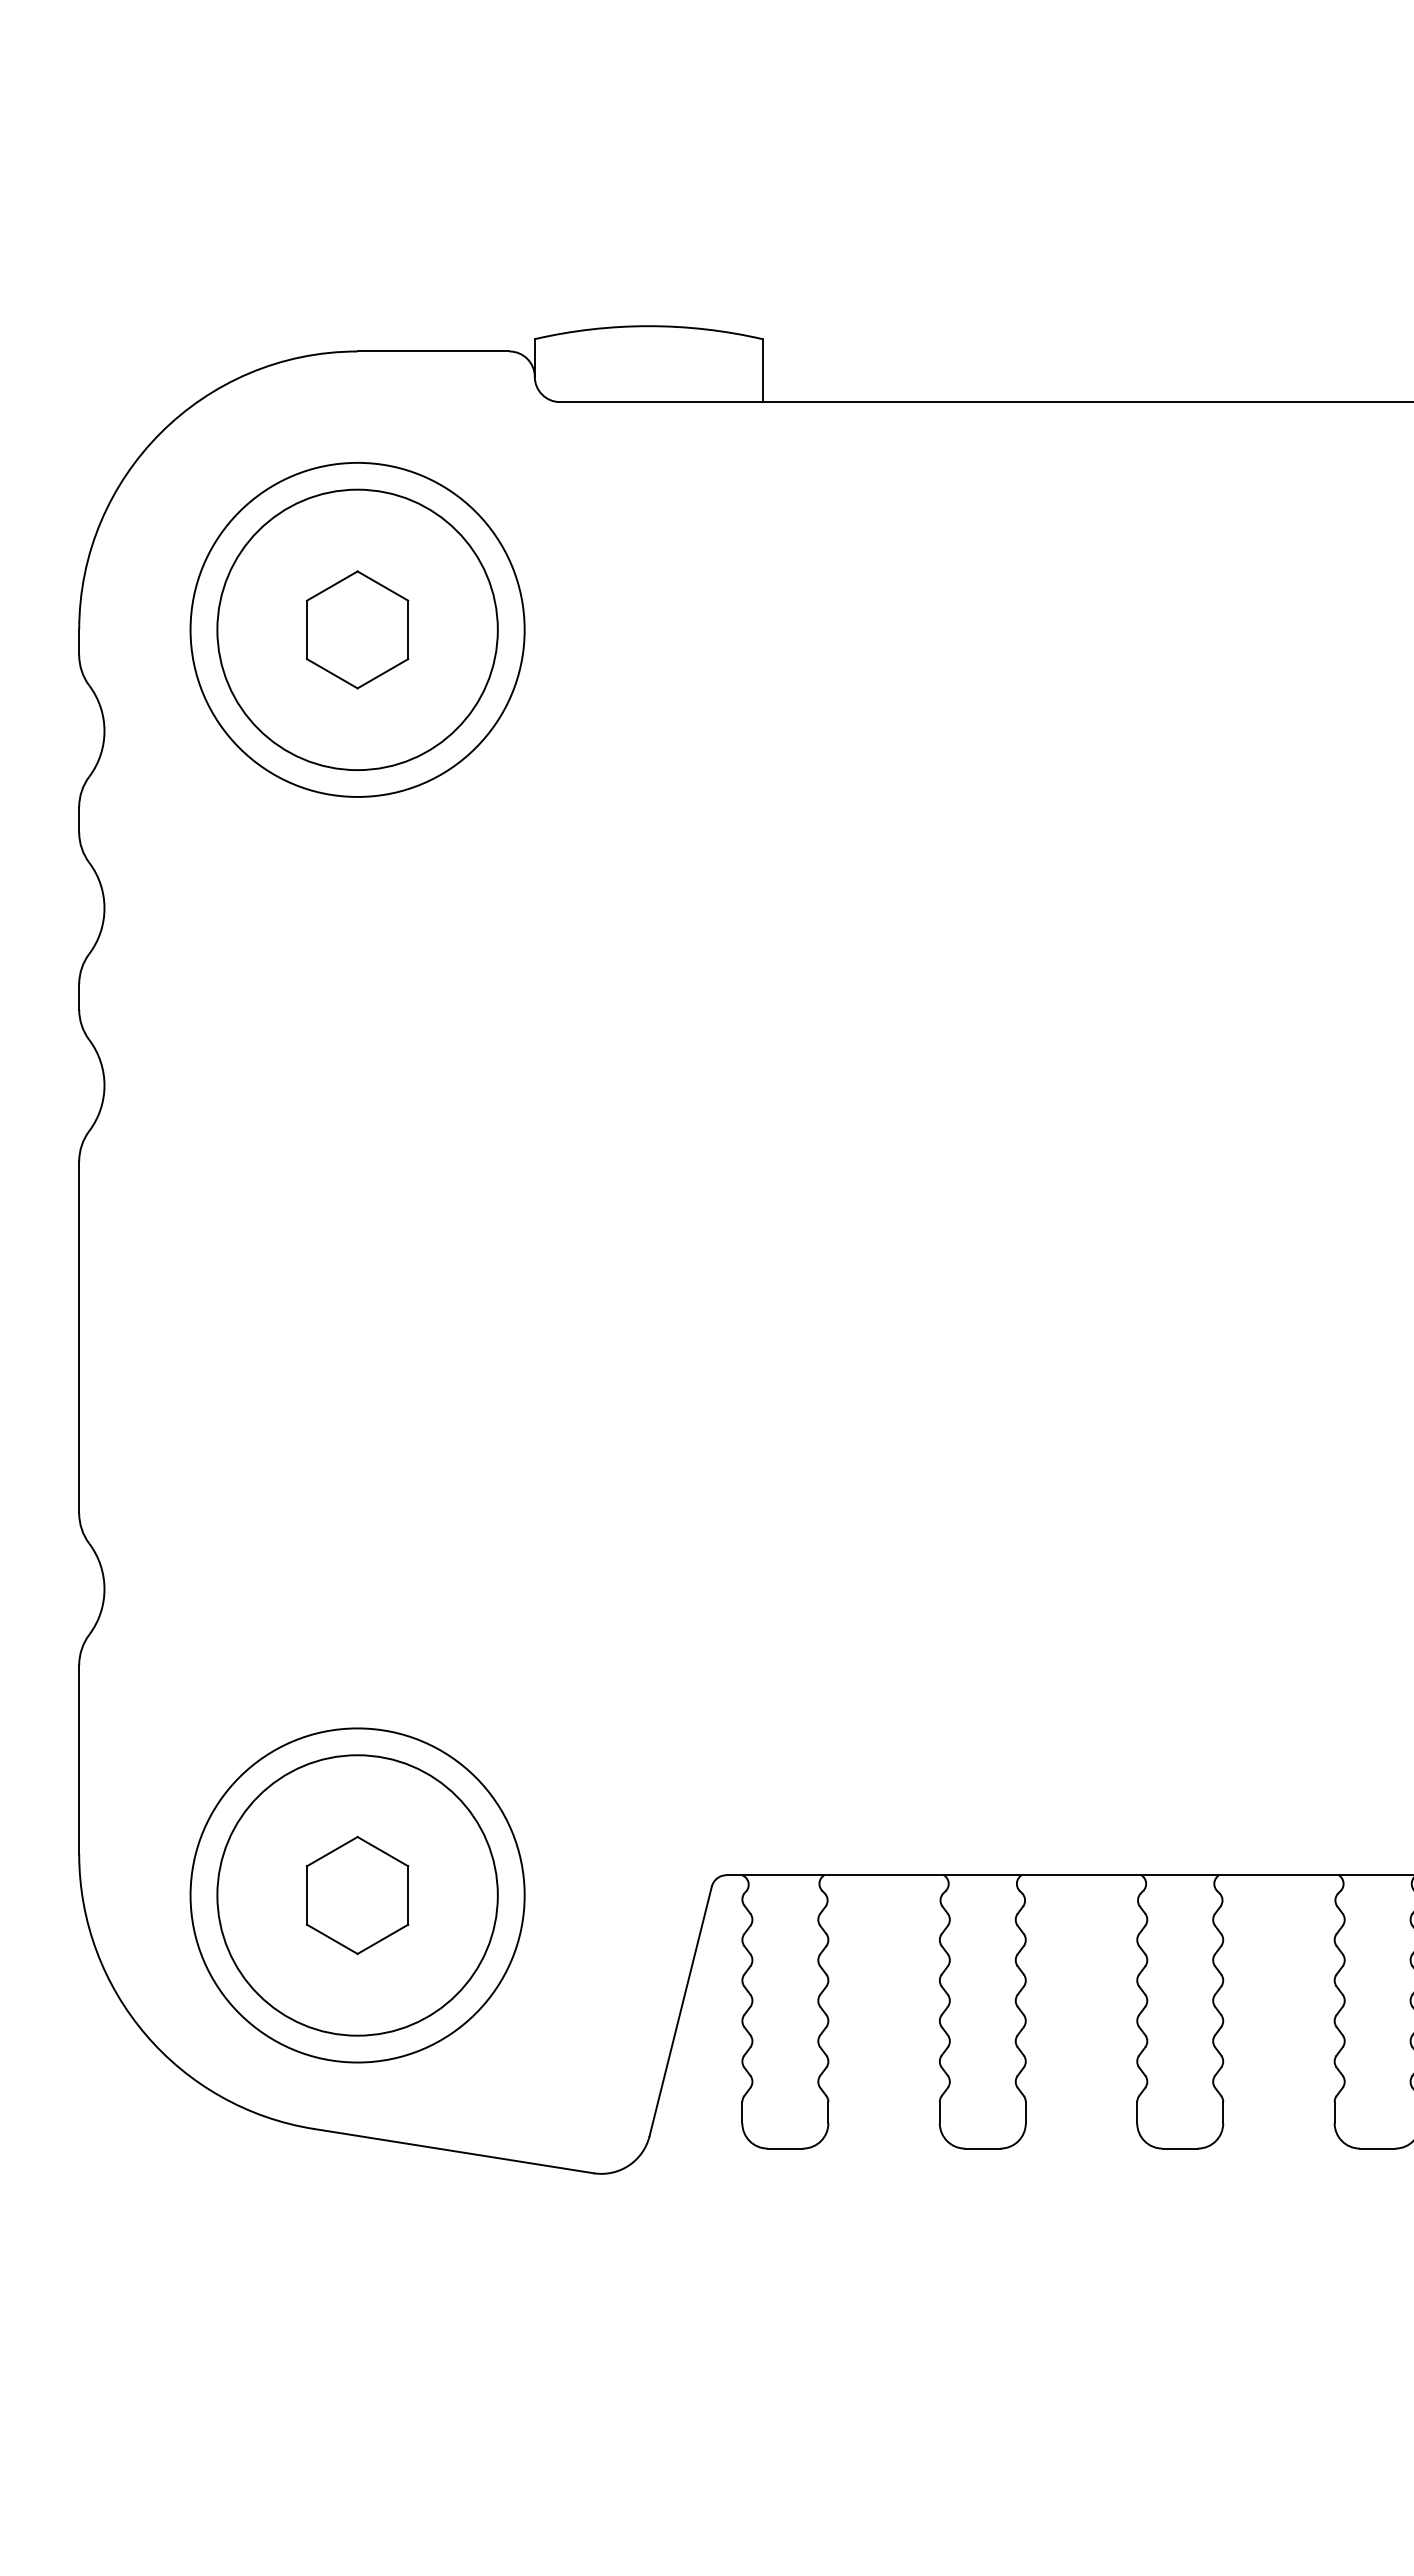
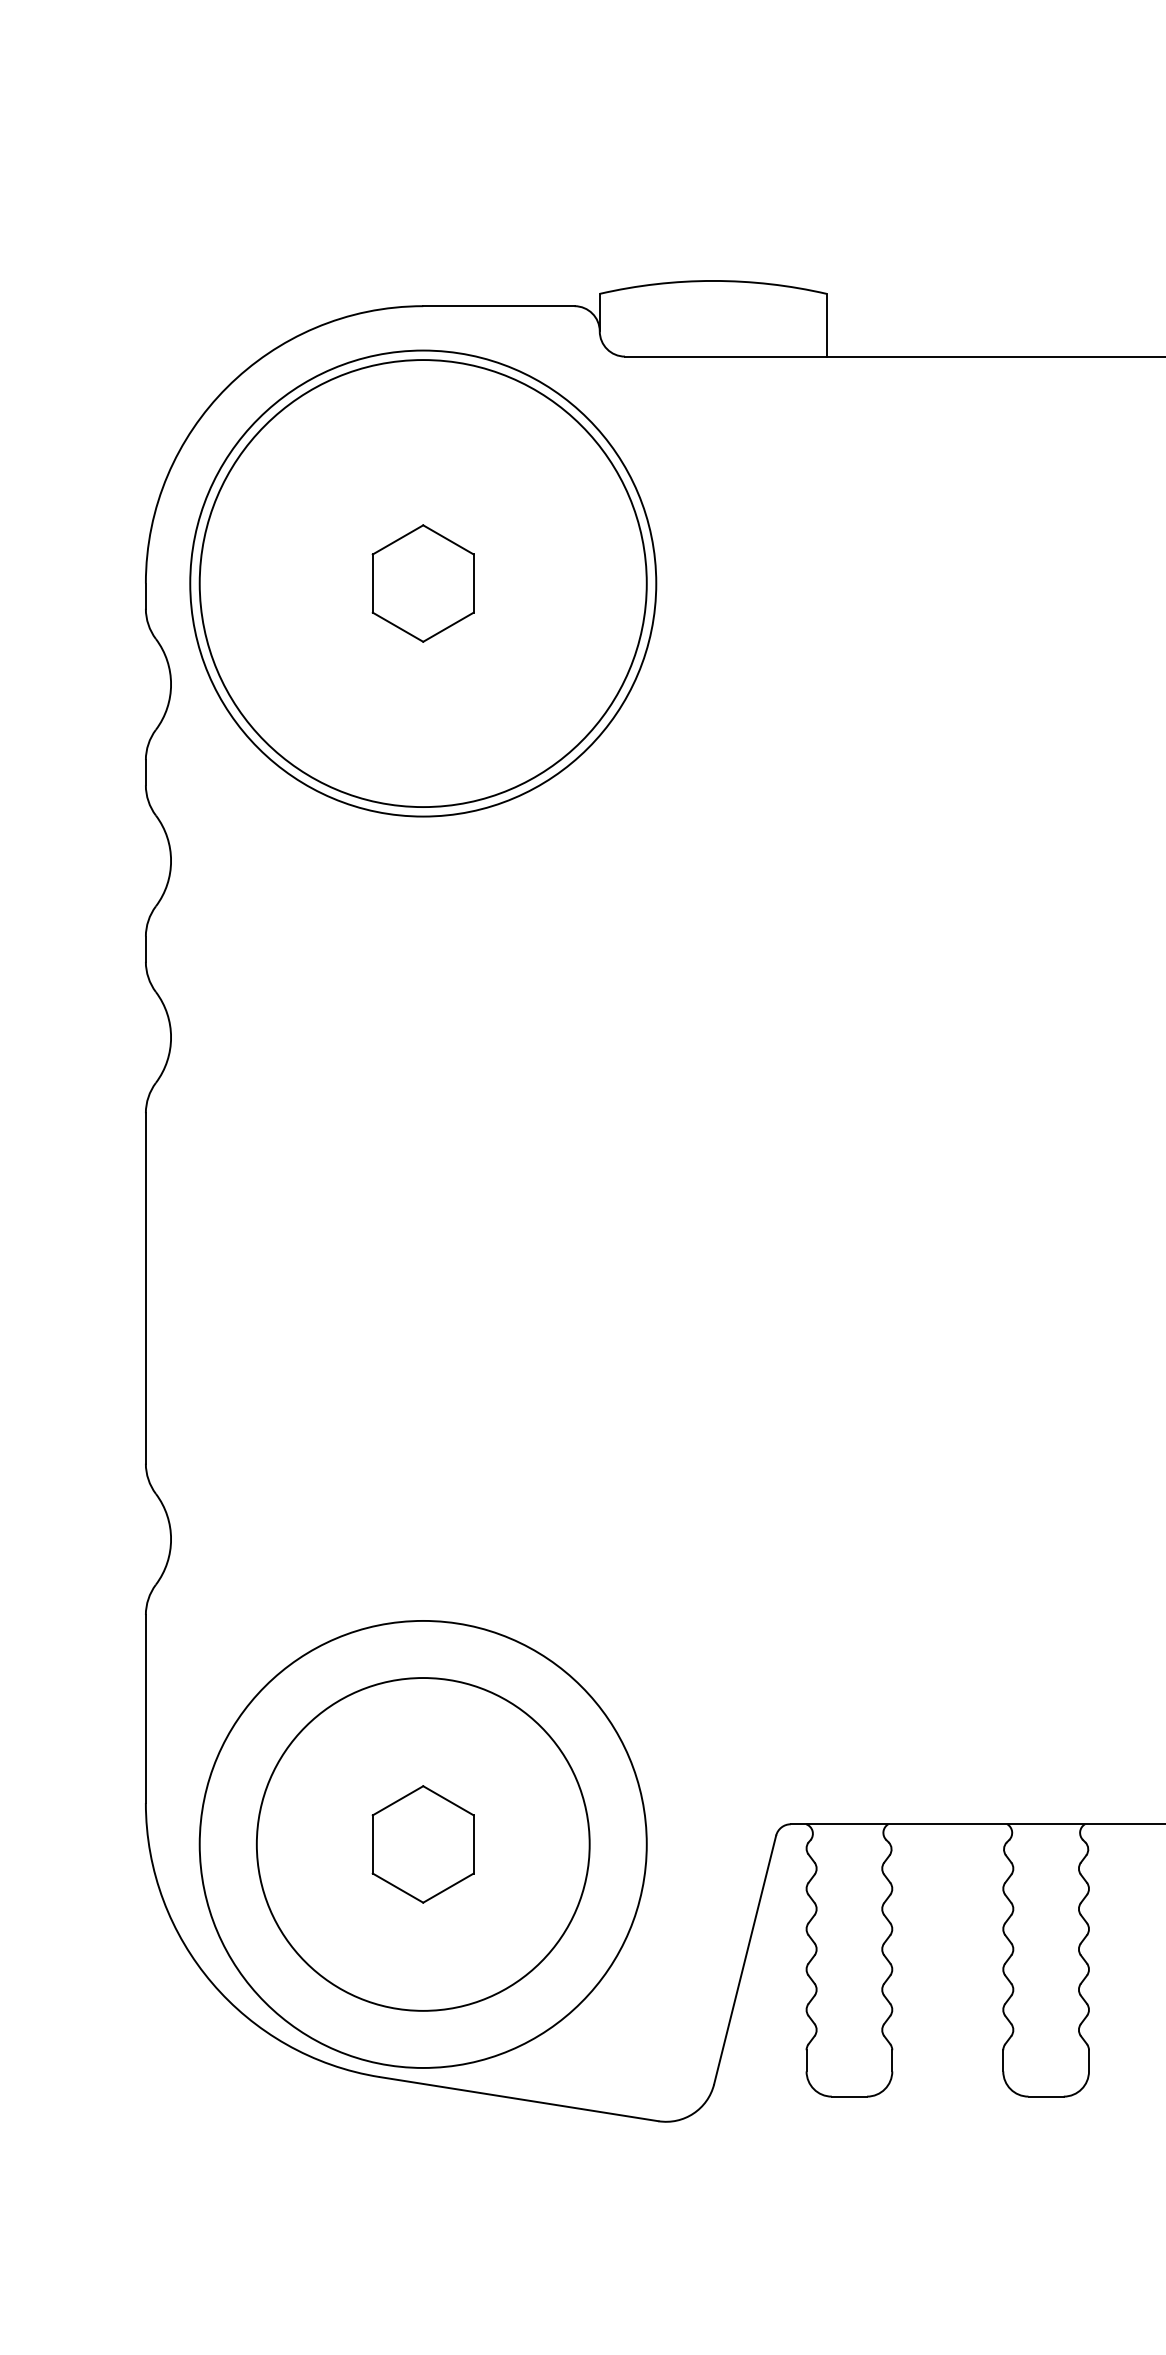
circle: (357, 629) -> (423, 583), size x1.4
circle: (357, 629) -> (423, 583), size x1.6
circle: (357, 1895) -> (423, 1844), size x1.6

